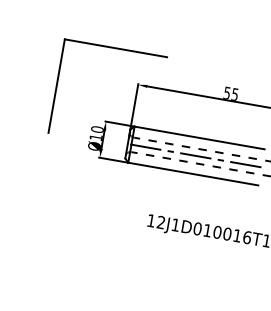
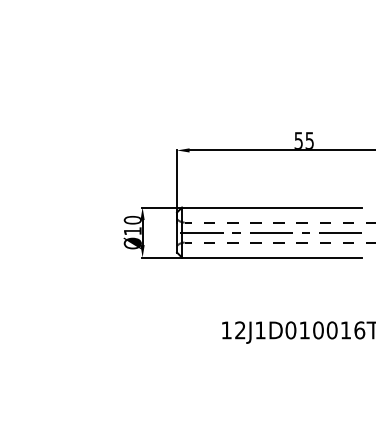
part: (115, 48) -> (138, 106), removed

